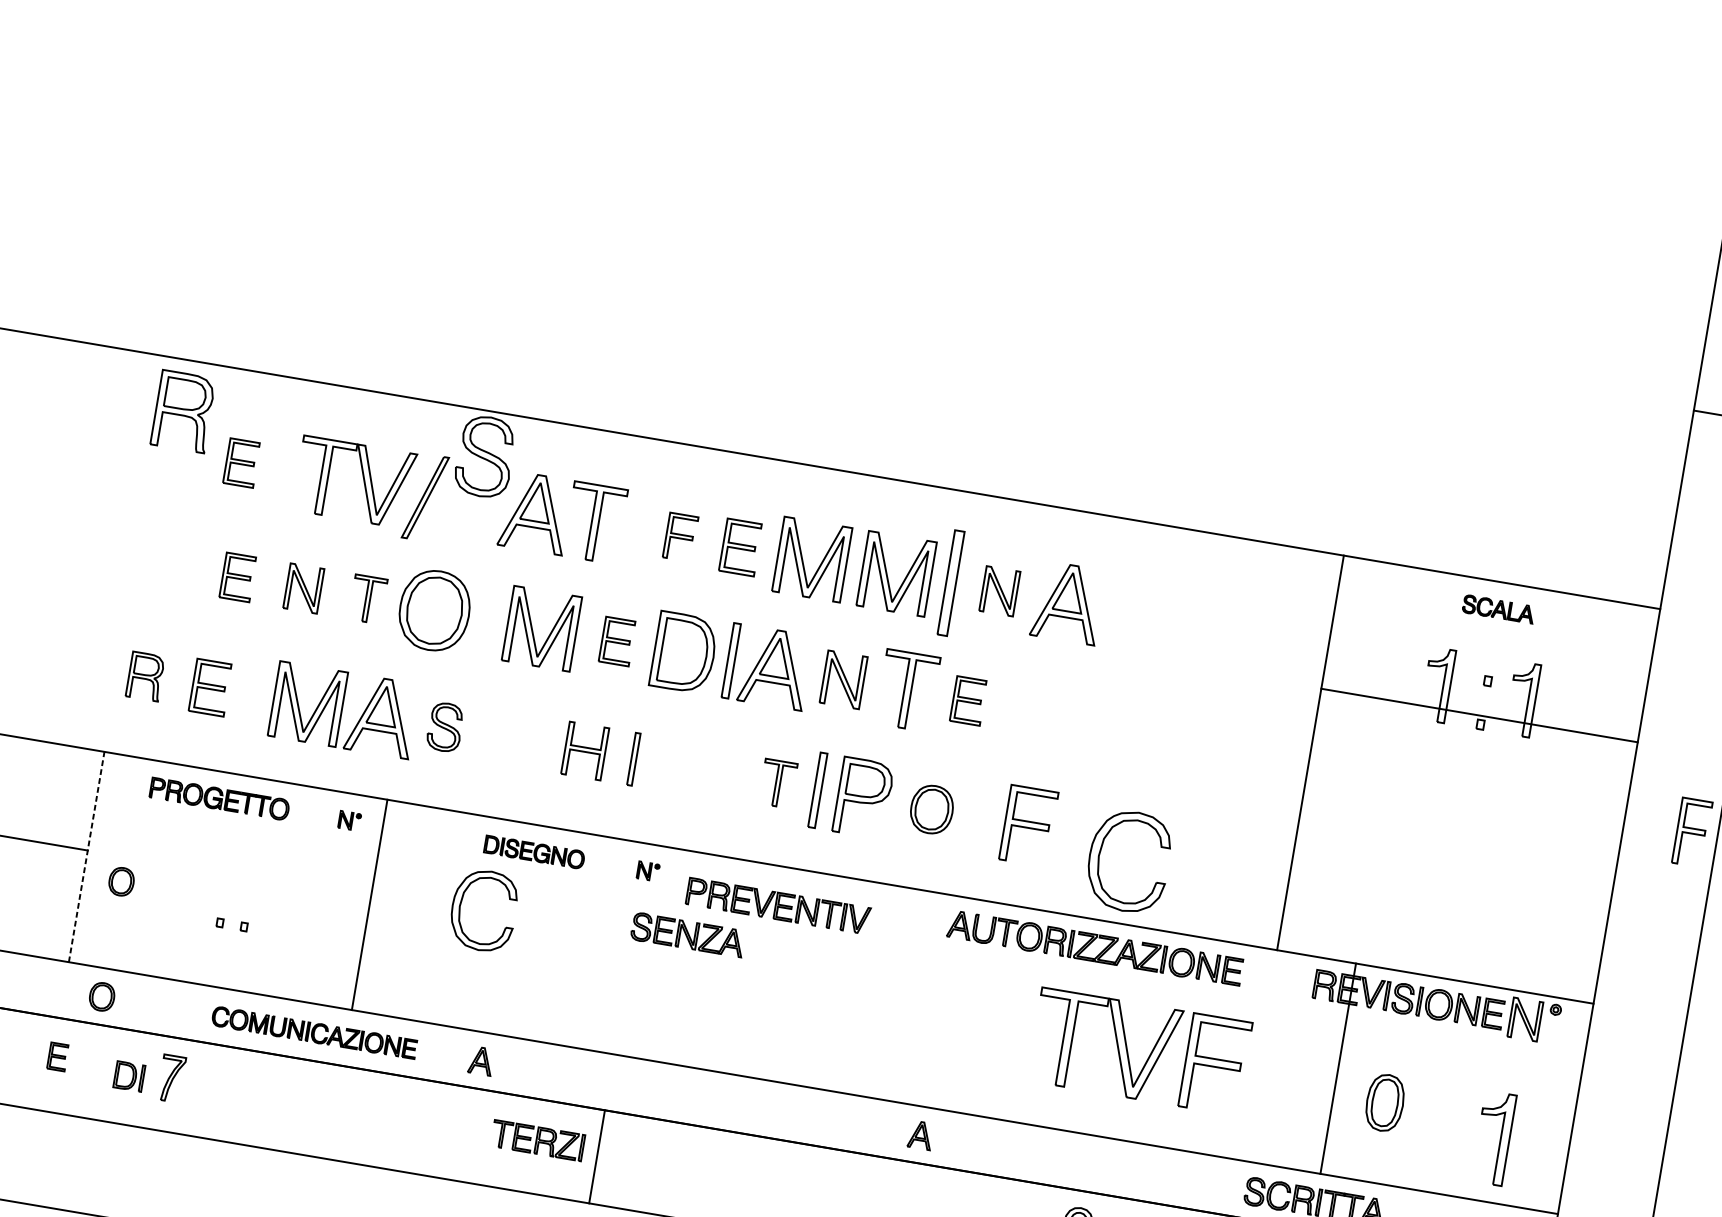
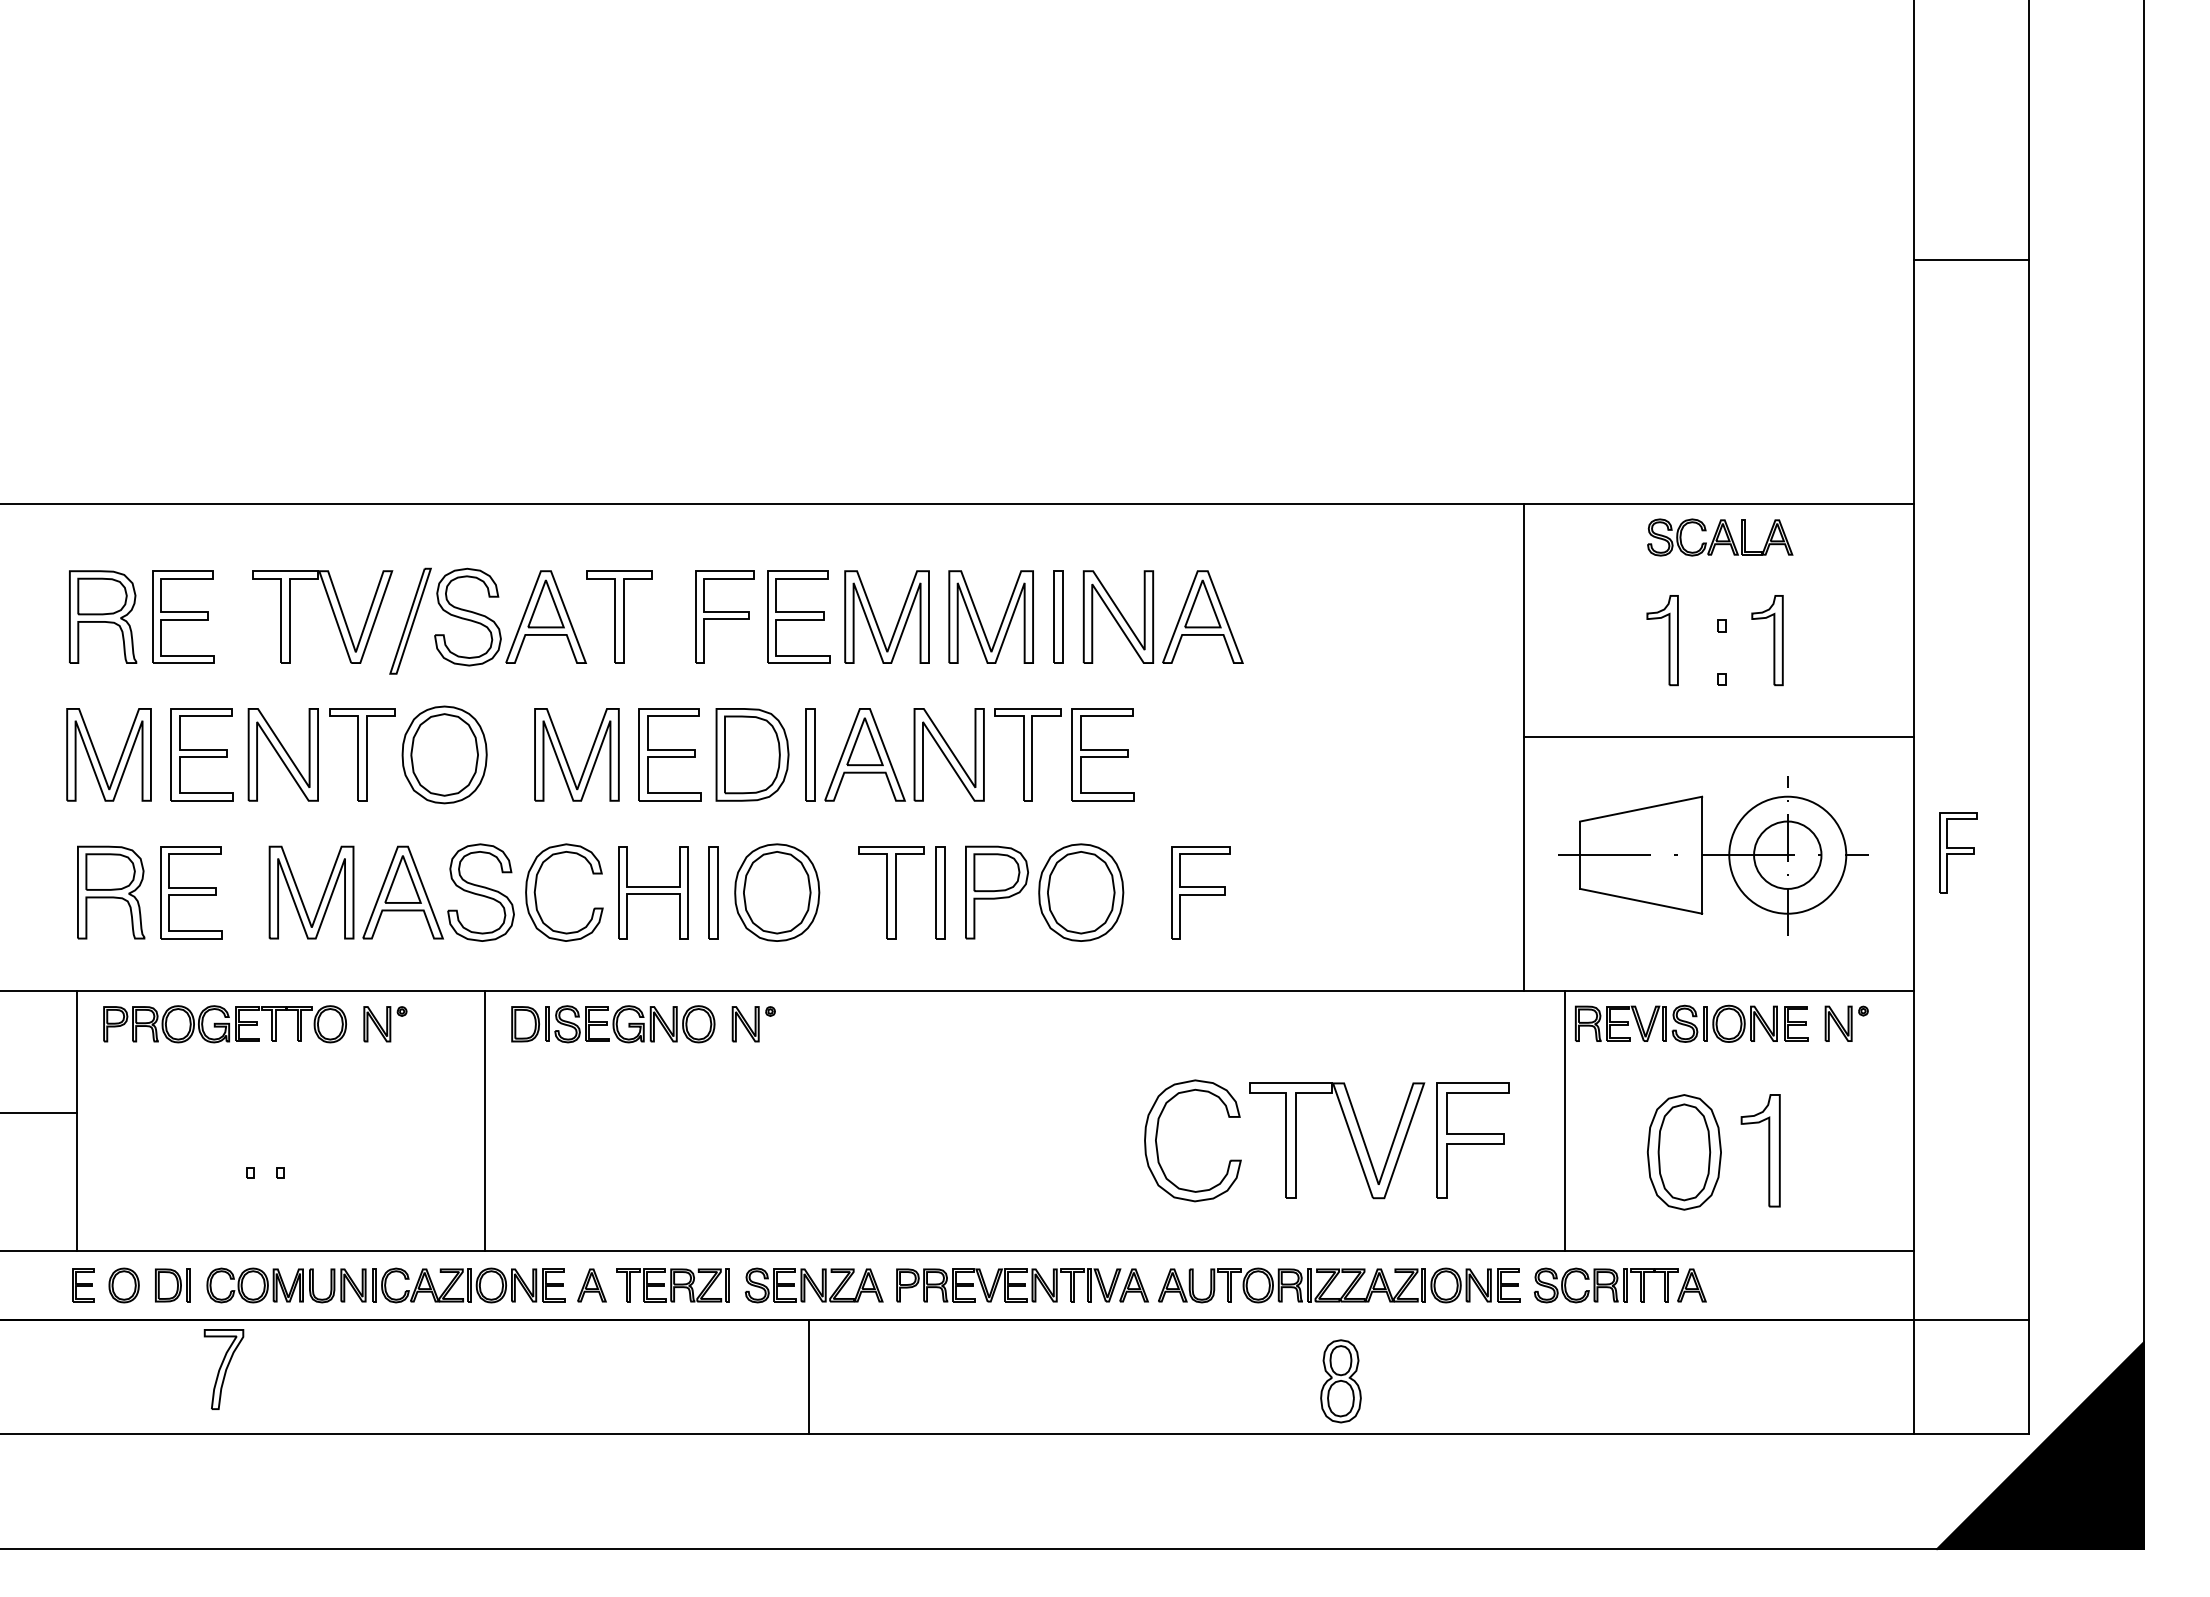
part: (183, 411) -> (103, 616), moved
part: (484, 456) -> (467, 616), moved
part: (241, 462) -> (183, 616), size x1.67
part: (680, 536) -> (724, 616), size x1.67
part: (740, 547) -> (798, 616), size x1.43
part: (153, 565) -> (98, 757), added
part: (237, 577) -> (201, 754), size x1.67
part: (951, 582) -> (1058, 616), size x0.71
part: (303, 588) -> (282, 754), size x1.67
part: (999, 590) -> (1118, 616), size x1.67
part: (368, 599) -> (362, 754), size x1.67
part: (1498, 609) -> (1720, 537), size x1.67
part: (617, 641) -> (669, 754), size x1.67
part: (145, 676) -> (111, 892), size x1.67
part: (843, 679) -> (948, 754), size x1.43
part: (210, 687) -> (191, 892), size x1.43
part: (968, 700) -> (1102, 754), size x1.67
line: (1479, 715) -> (1718, 736), moved
part: (444, 727) -> (480, 892), size x1.67
part: (585, 750) -> (653, 892), size x1.43
part: (633, 759) -> (713, 892), size x1.43
part: (685, 767) -> (777, 892), added
part: (778, 783) -> (891, 892), size x1.67
part: (219, 799) -> (224, 1024), size x1.43
part: (932, 809) -> (1081, 892), size x1.67
part: (349, 821) -> (385, 1024), size x1.67
part: (1692, 832) -> (1958, 852), moved
part: (534, 852) -> (613, 1024), size x1.67
part: (1100, 853) -> (1157, 1137), moved
line: (86, 856) -> (77, 1120), dashed -> solid
part: (1449, 866) -> (1713, 855), added
part: (648, 871) -> (753, 1024), size x1.67
part: (121, 881) -> (123, 1143), removed
part: (461, 903) -> (536, 888), moved
line: (369, 904) -> (485, 1120), moved
part: (778, 906) -> (1008, 1285), moved
part: (687, 934) -> (813, 1285), moved
part: (1091, 944) -> (1333, 1281), moved
part: (1534, 1020) -> (1846, 1023), size x0.71
part: (313, 1032) -> (385, 1285), size x1.43
part: (58, 1056) -> (83, 1285), moved
line: (1338, 1068) -> (1565, 1120), moved
part: (128, 1076) -> (172, 1285), moved
part: (171, 1078) -> (223, 1369), size x1.43
part: (1384, 1102) -> (1683, 1152), size x1.67
part: (1500, 1139) -> (1768, 1150), moved
part: (537, 1140) -> (672, 1285), moved
line: (597, 1156) -> (809, 1376), moved

